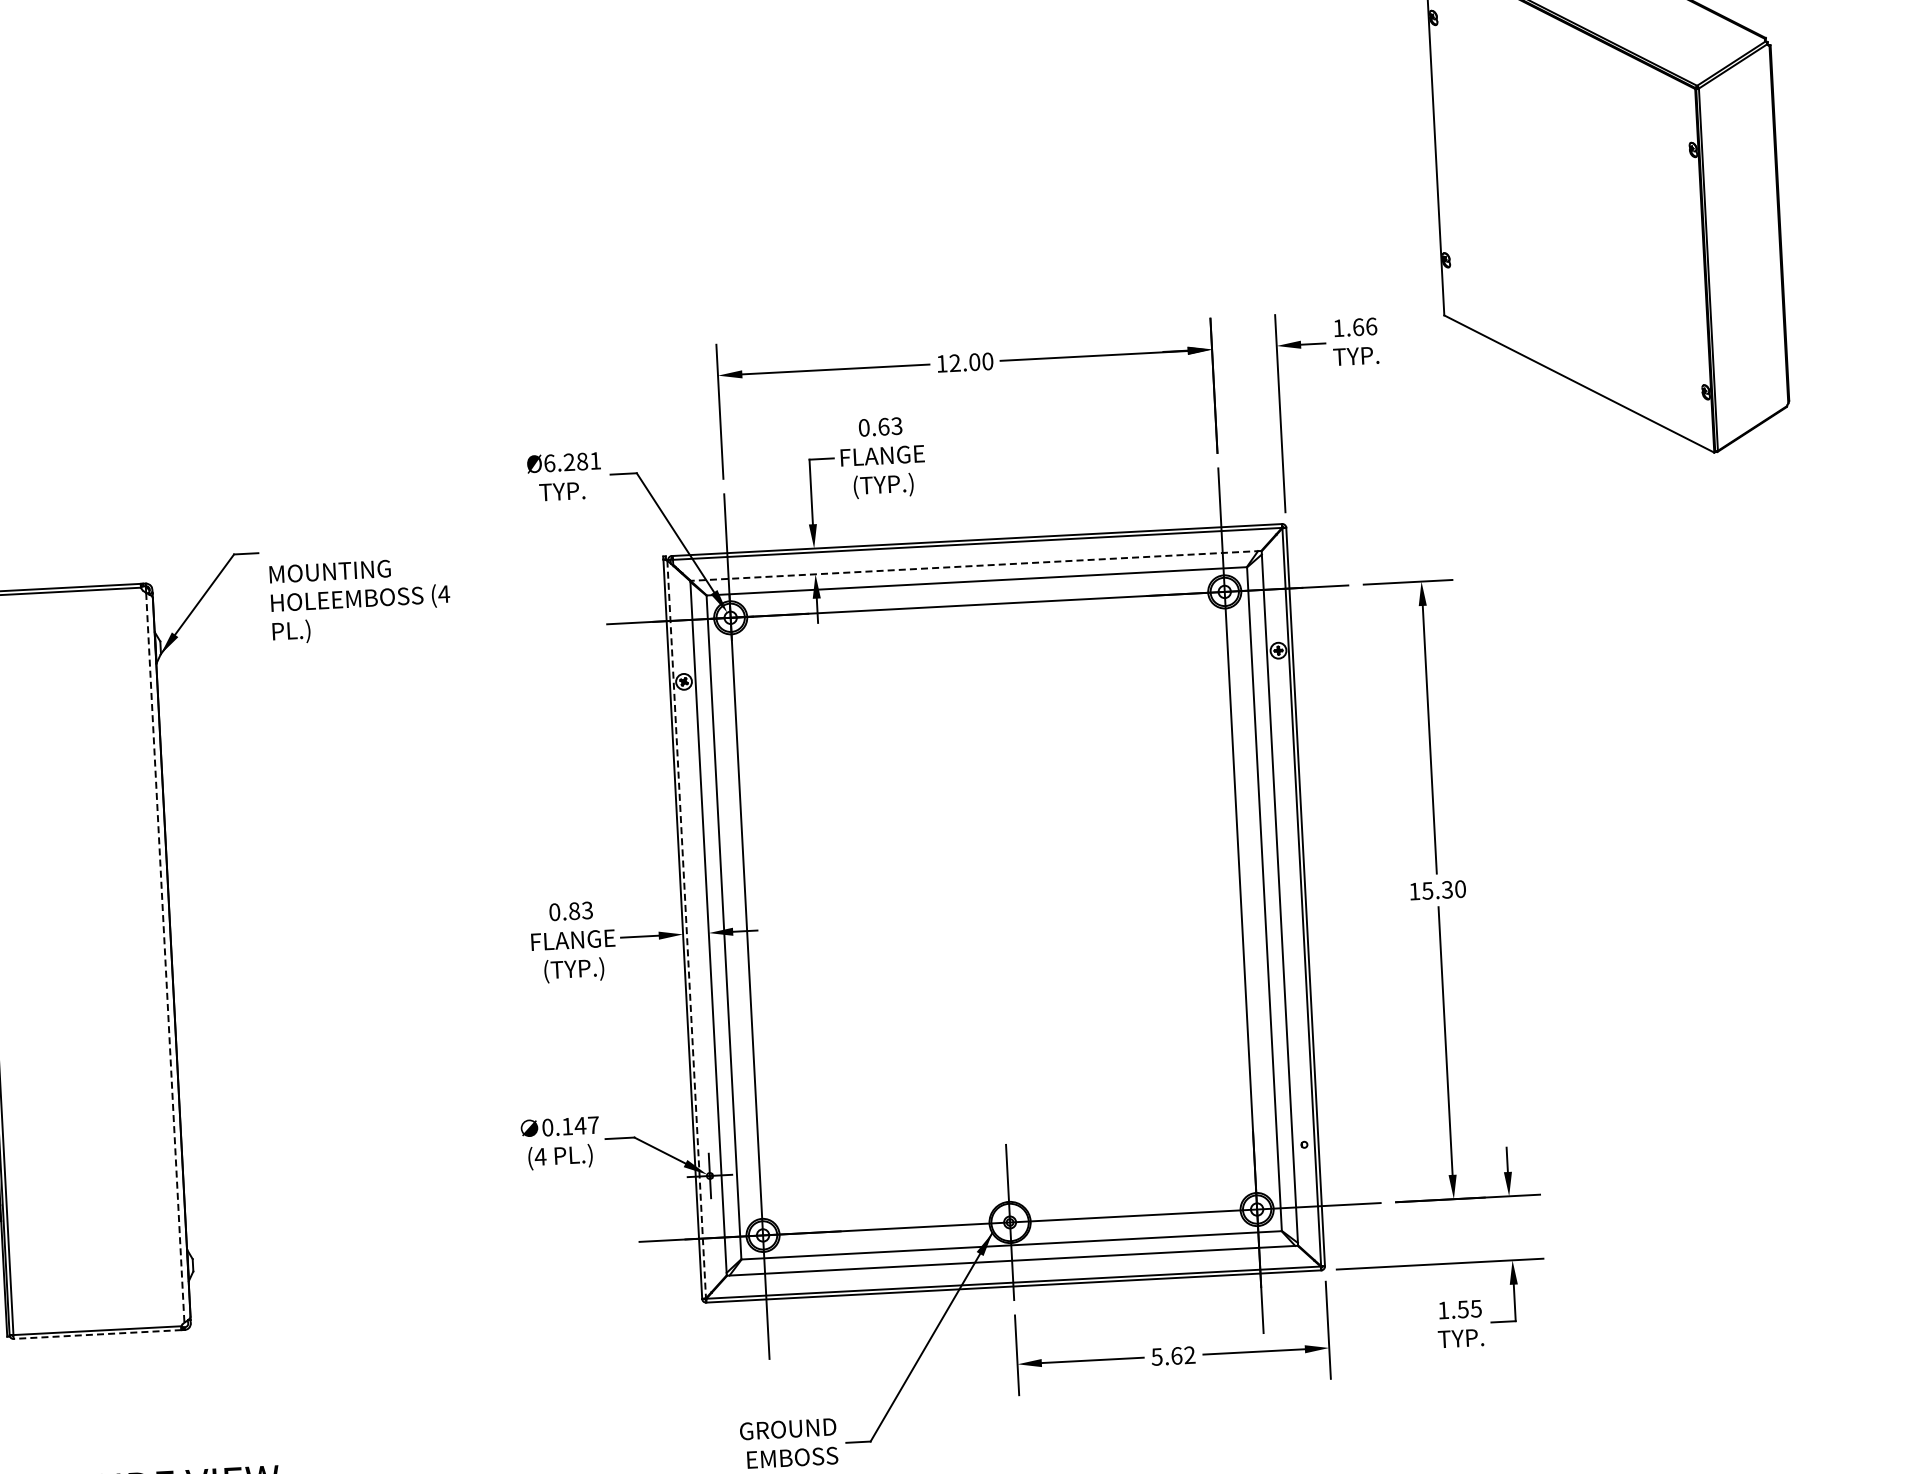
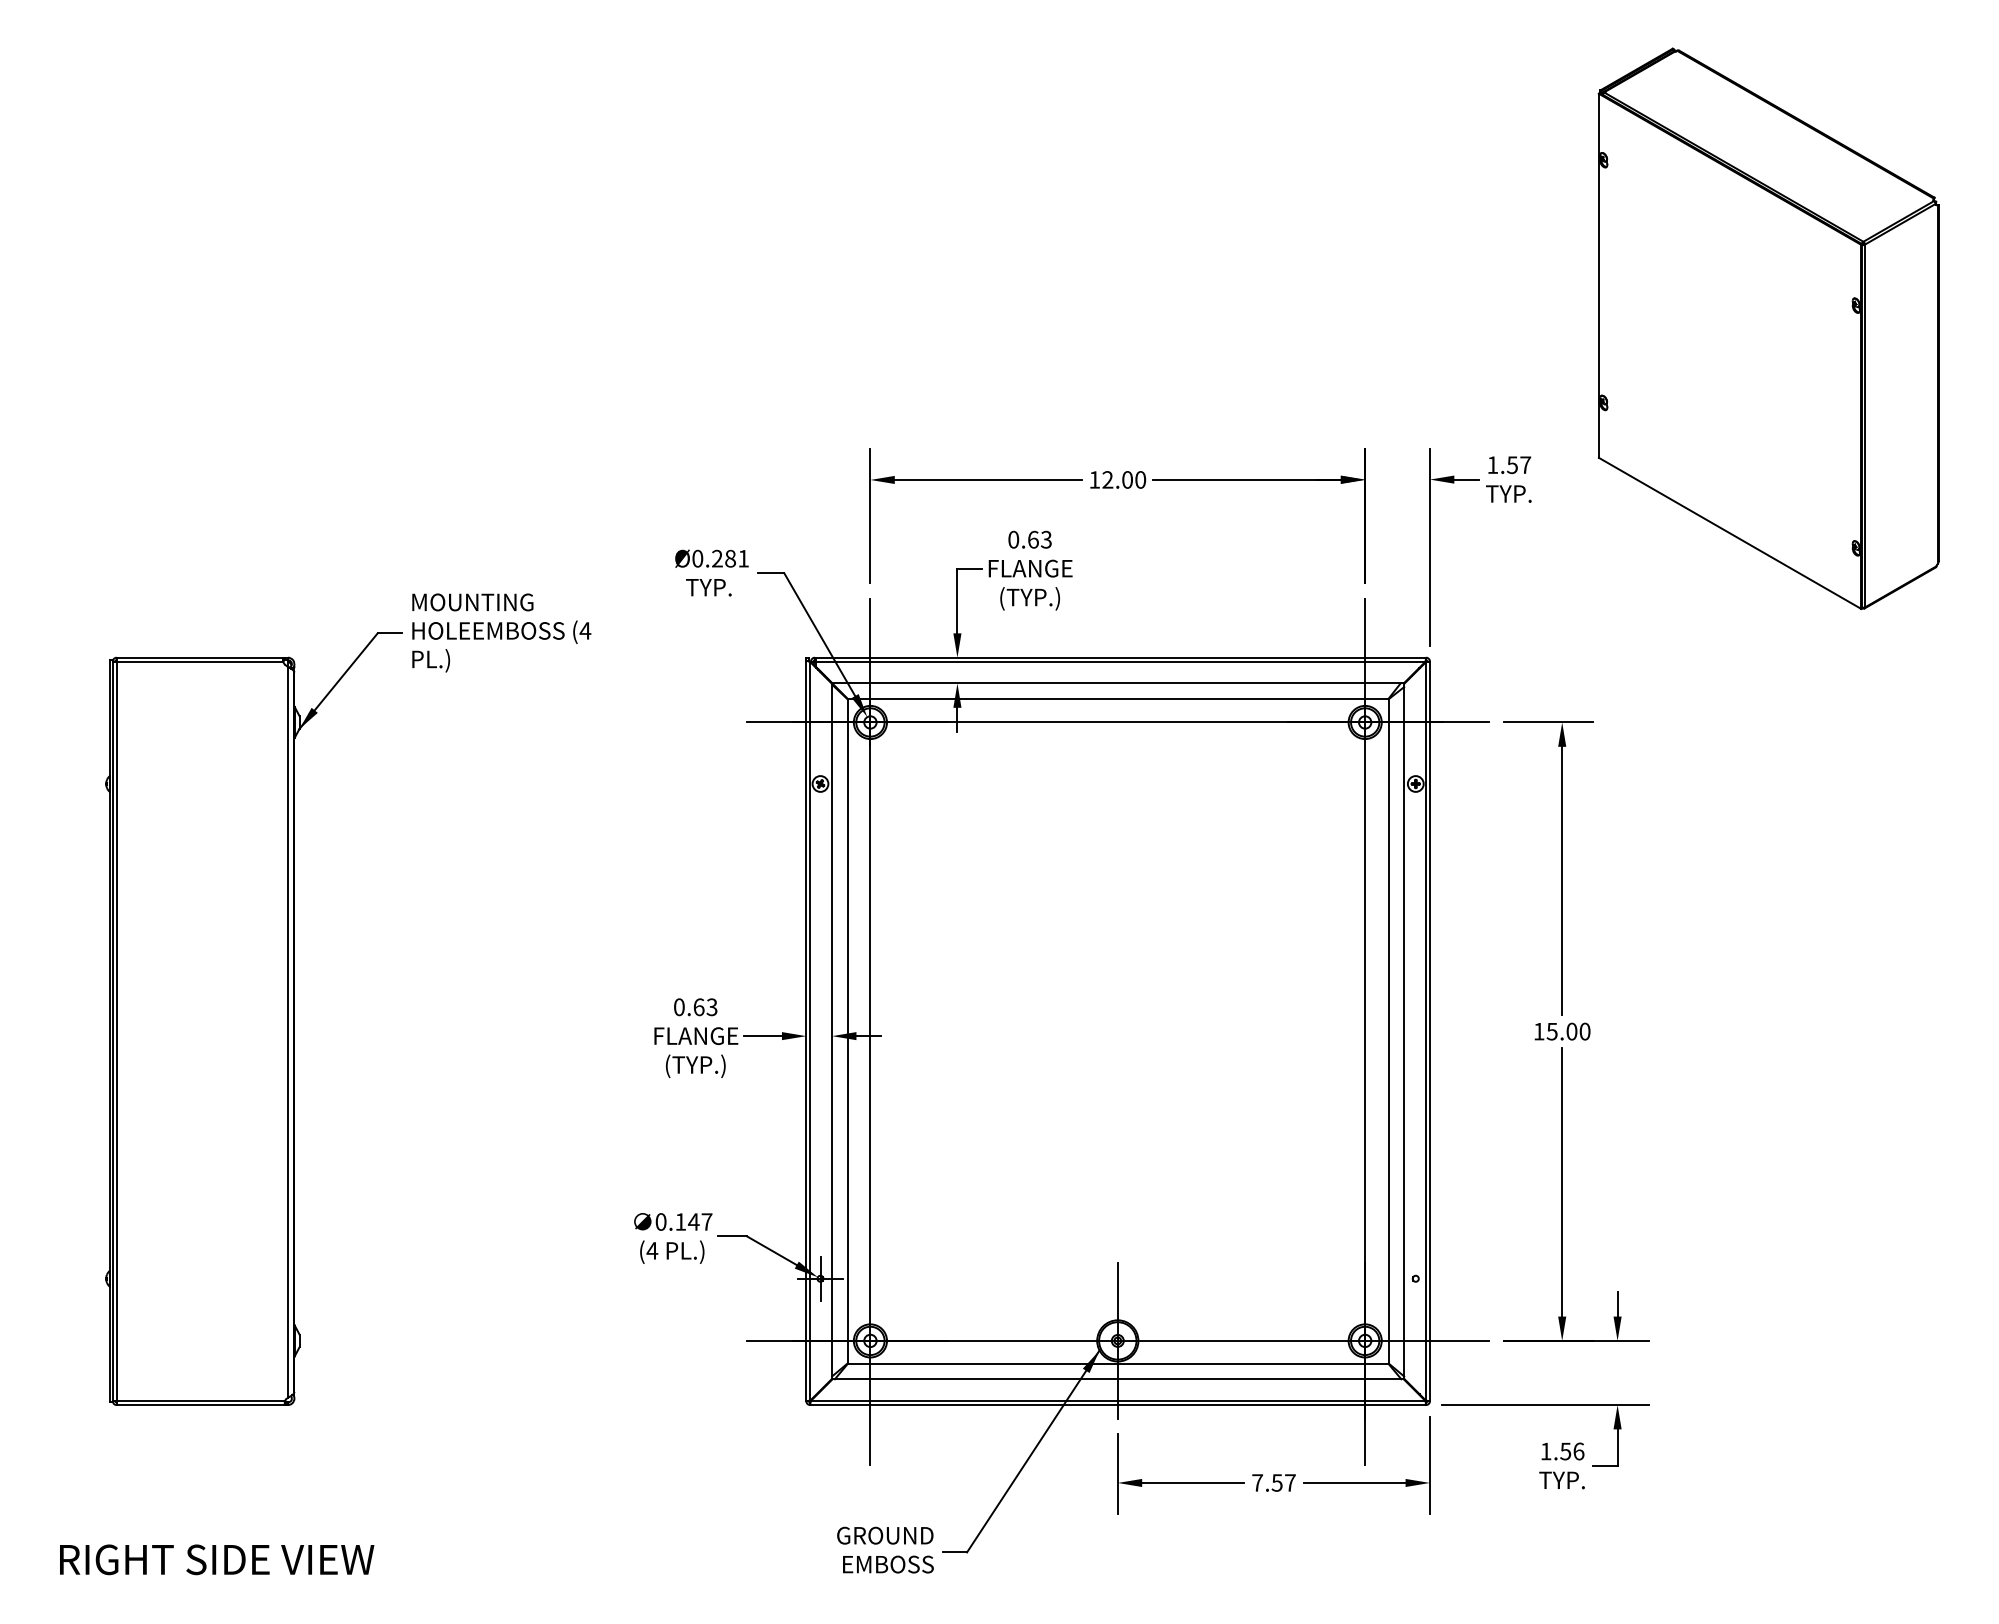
text: (1365, 327) -> (1519, 465), 1.66 -> 1.57
text: (549, 463) -> (697, 558), Ø6.281 -> Ø0.281
line: (976, 565) -> (1118, 683), dashed -> solid
text: (360, 600) -> (501, 632), moved
text: (1446, 889) -> (1571, 1031), 15.30 -> 15.00
text: (573, 910) -> (698, 1006), 0.83 -> 0.63
line: (687, 929) -> (810, 1031), dashed -> solid
line: (165, 957) -> (288, 1032), dashed -> solid
text: (1475, 1308) -> (1578, 1451), 1.55 -> 1.56
line: (97, 1334) -> (200, 1405), dashed -> solid
text: (1172, 1355) -> (1273, 1482), 5.62 -> 7.57

